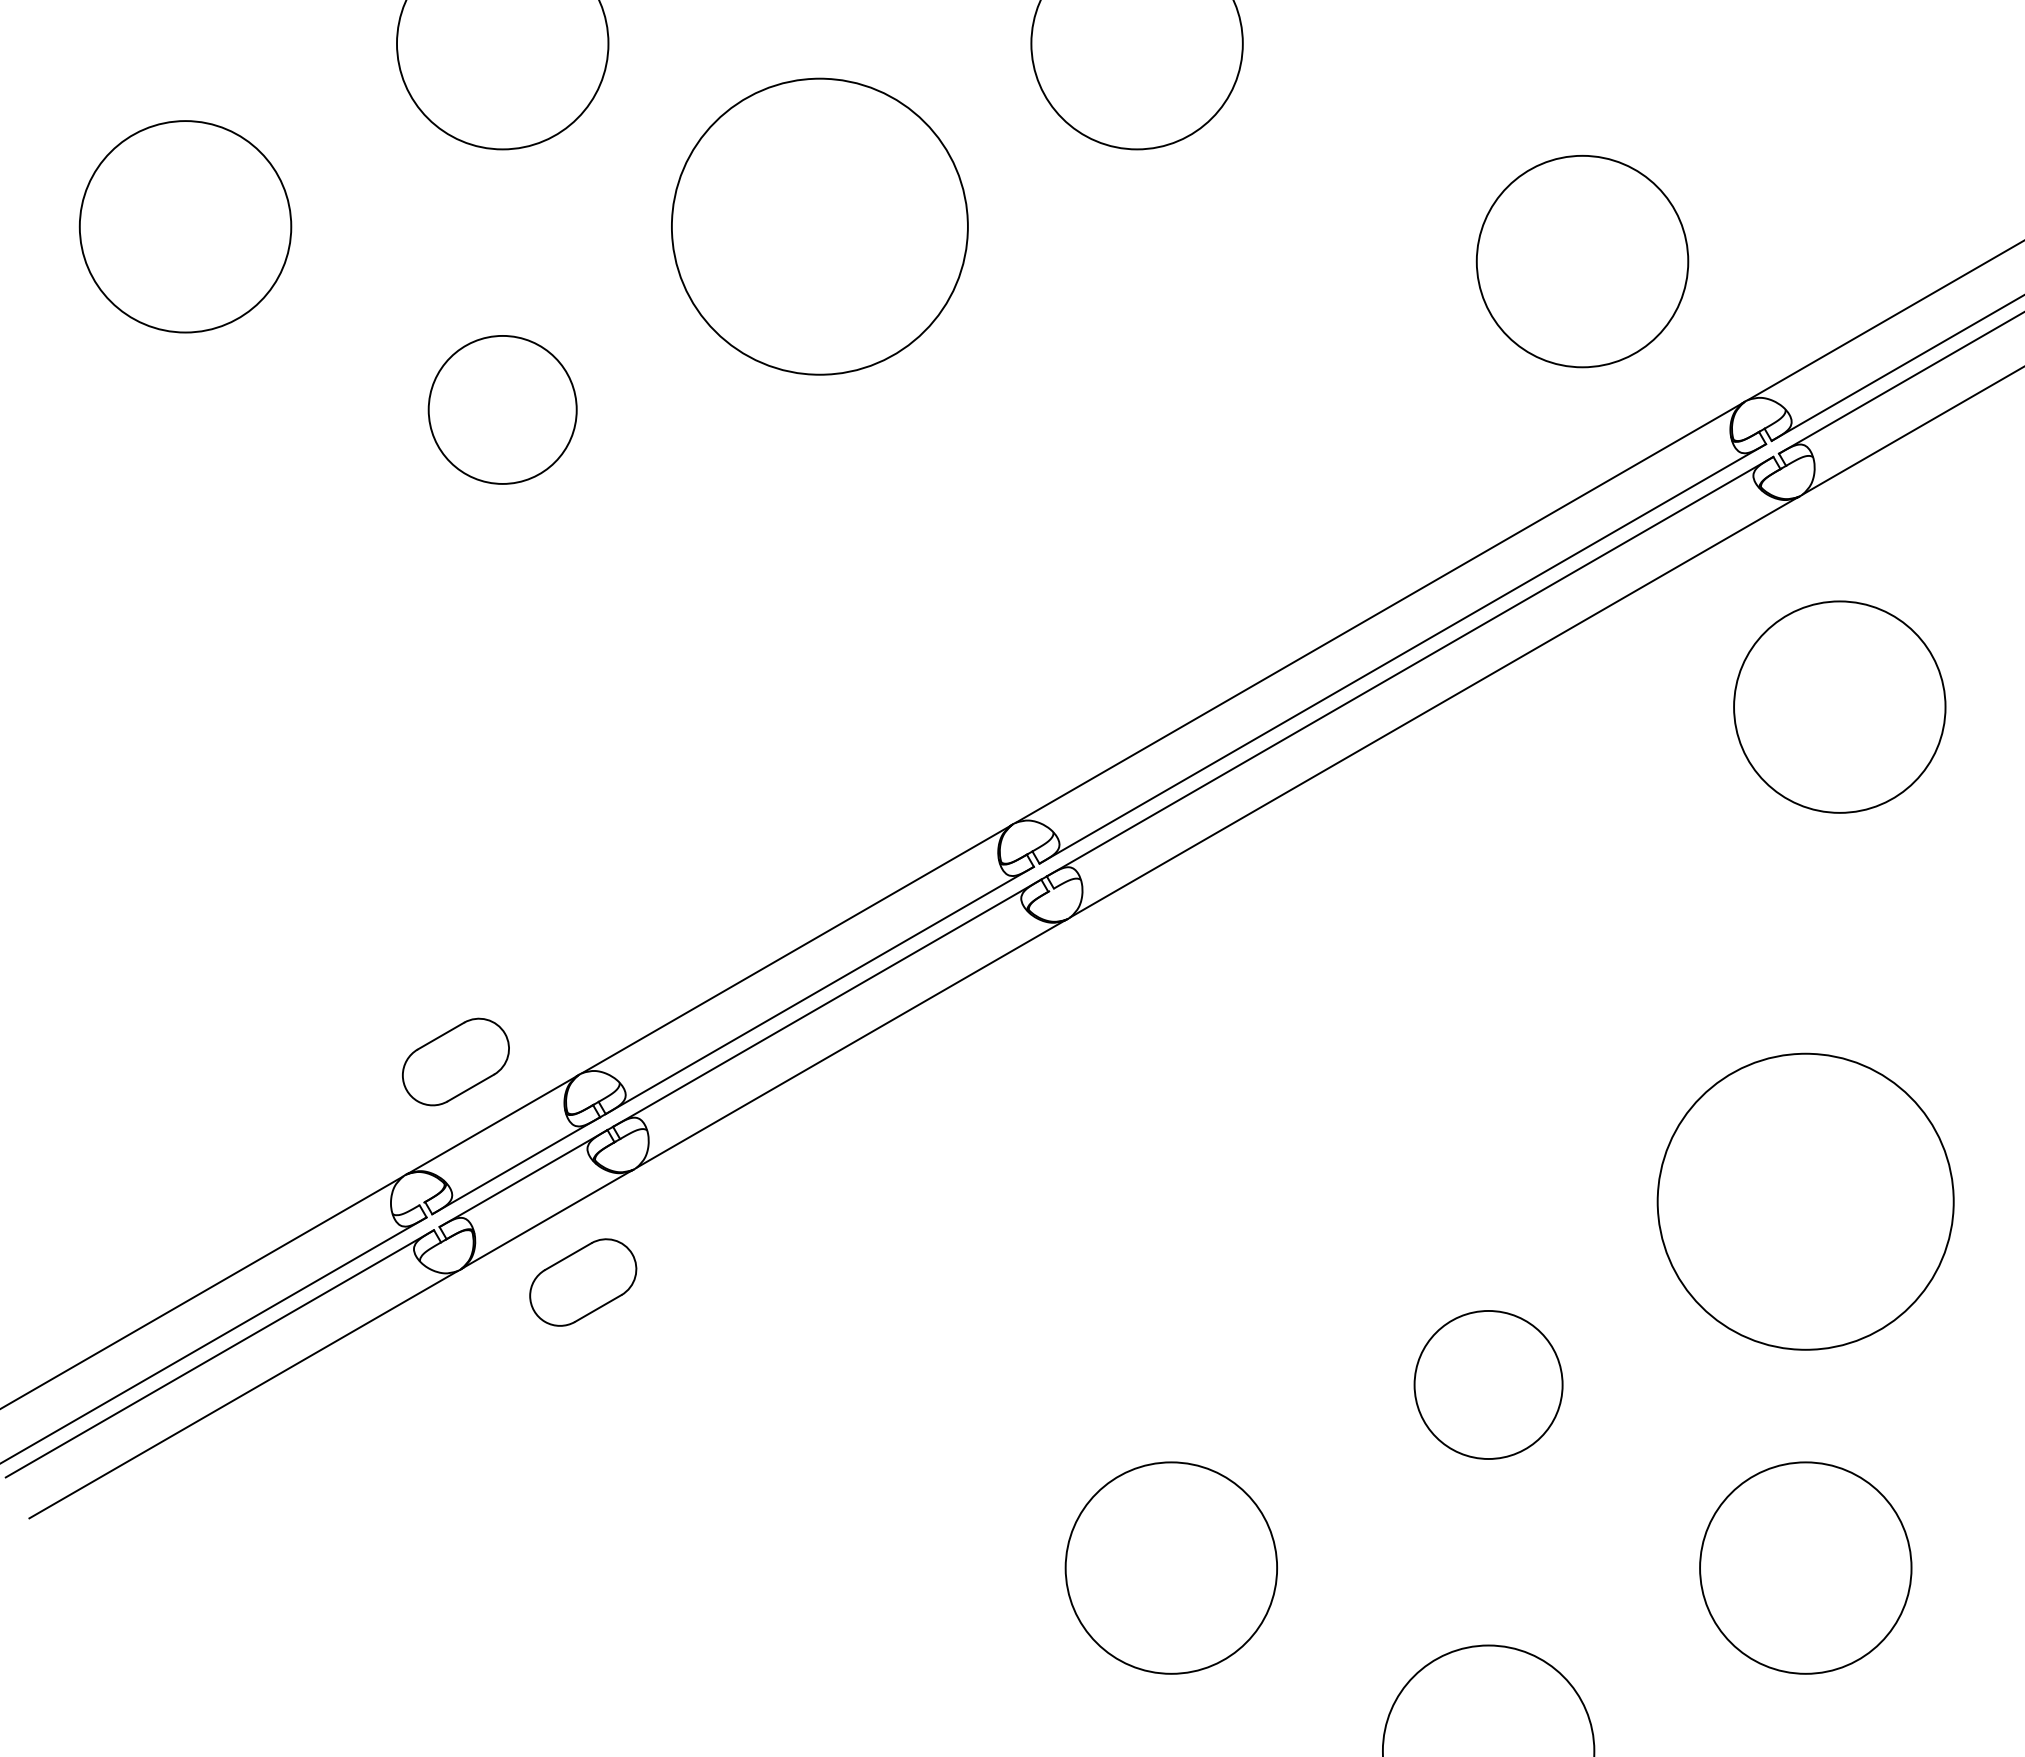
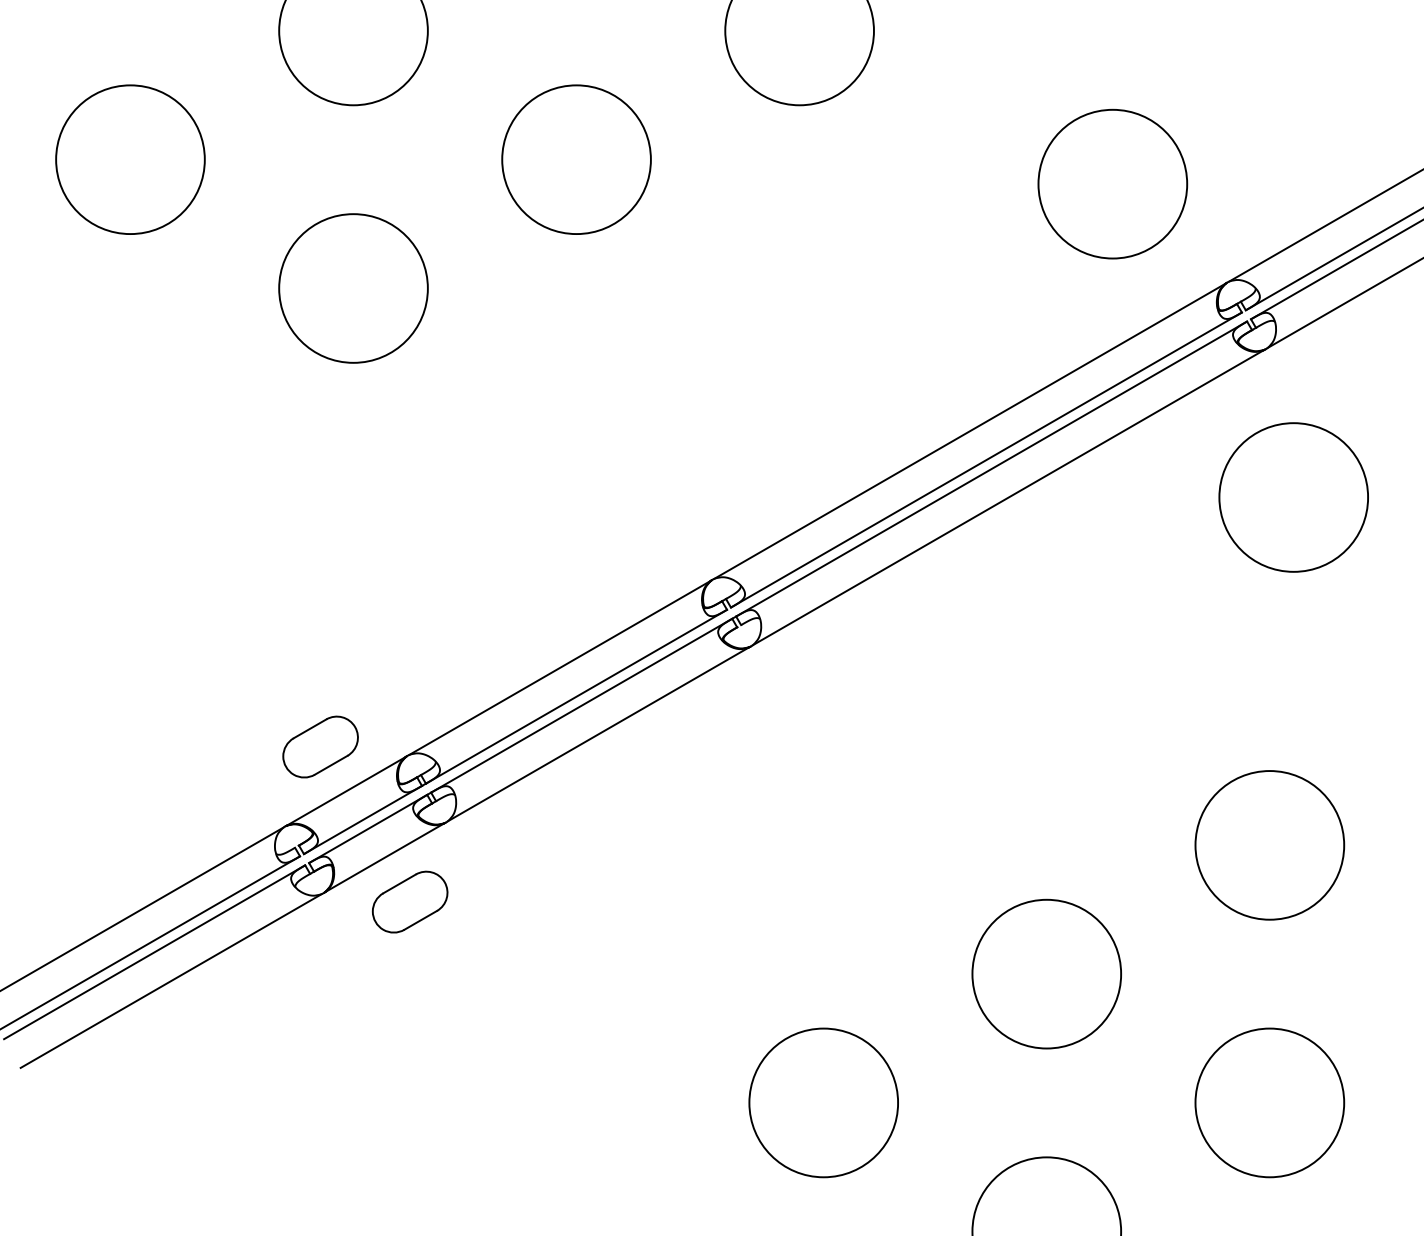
circle: (819, 226) -> (576, 159), size x0.71
circle: (502, 409) -> (353, 288), size x1.43
circle: (1805, 1201) -> (1269, 845), size x0.71
circle: (1488, 1384) -> (1046, 973), size x1.43

